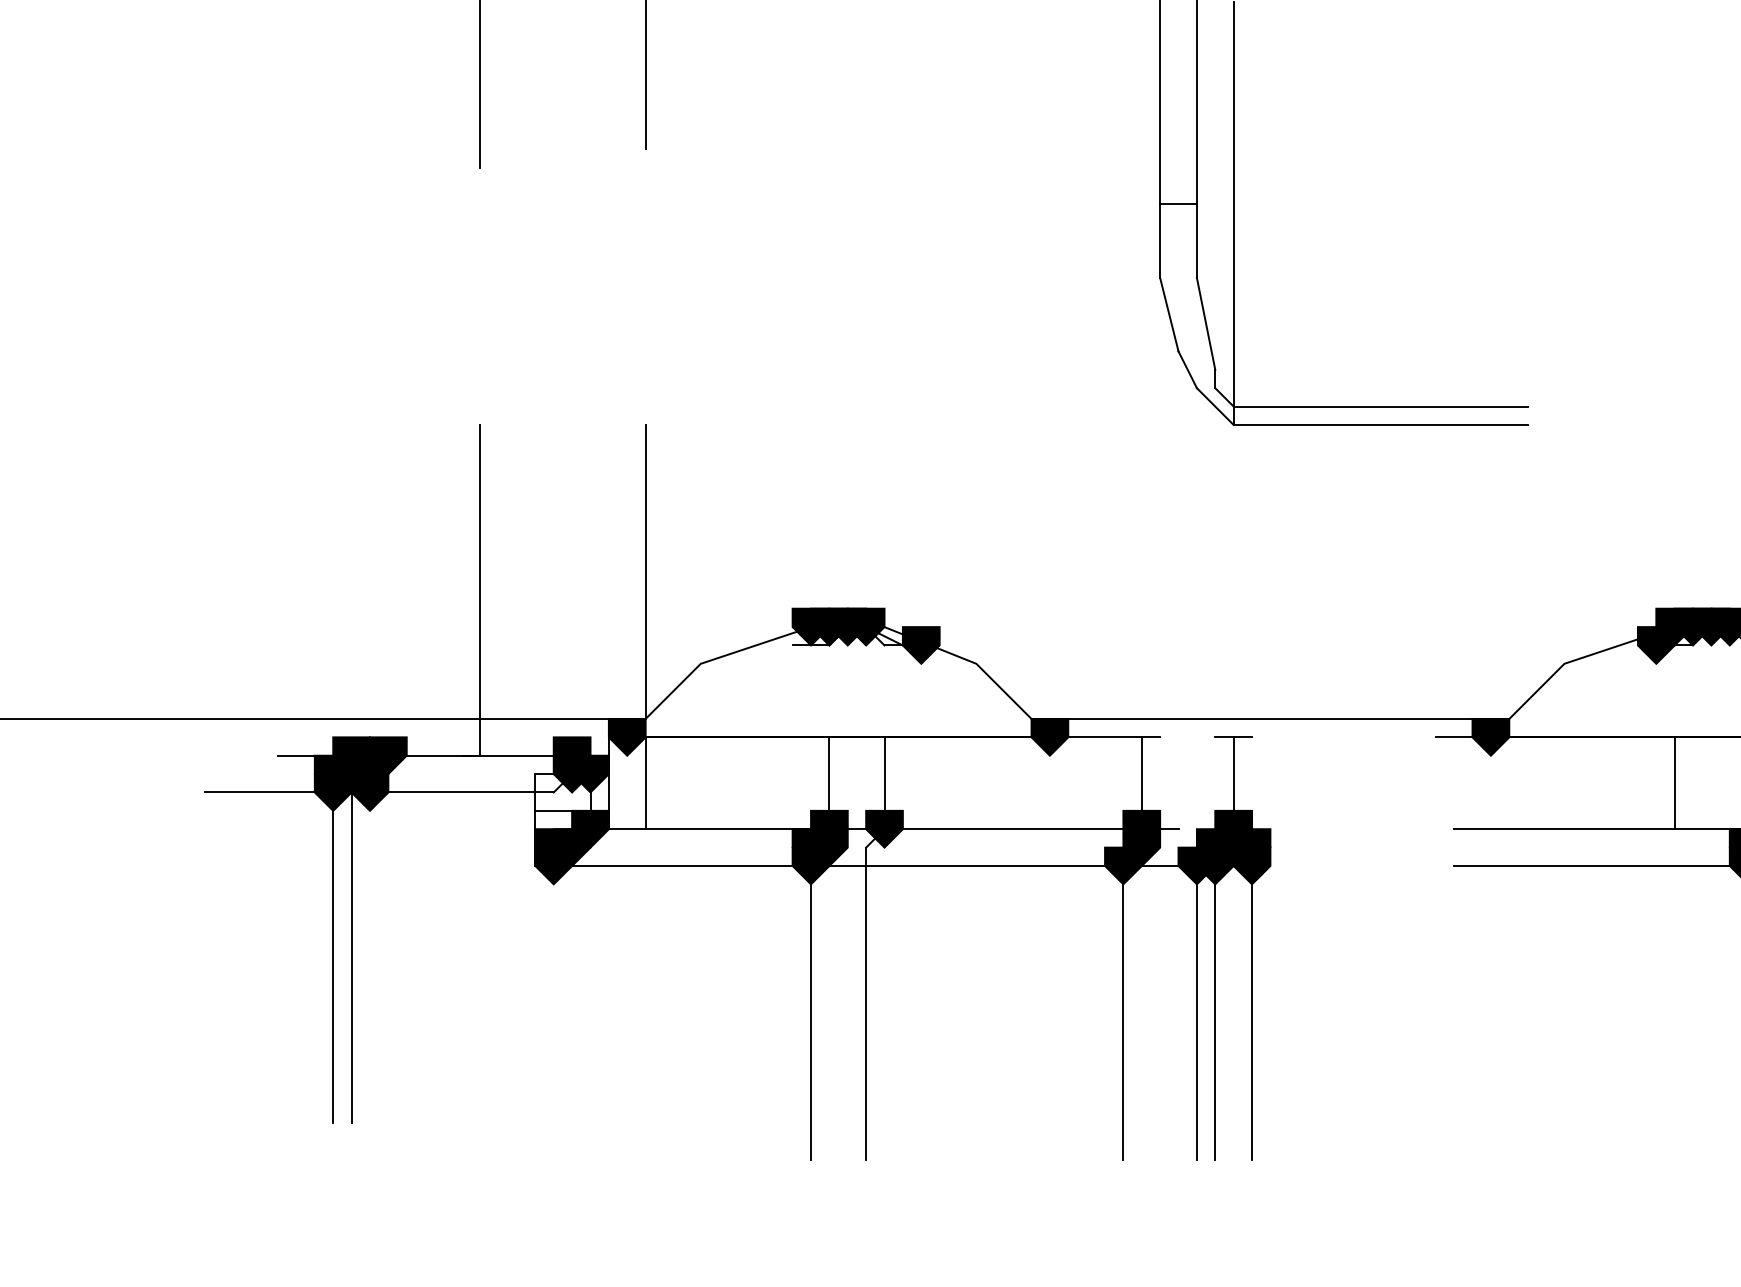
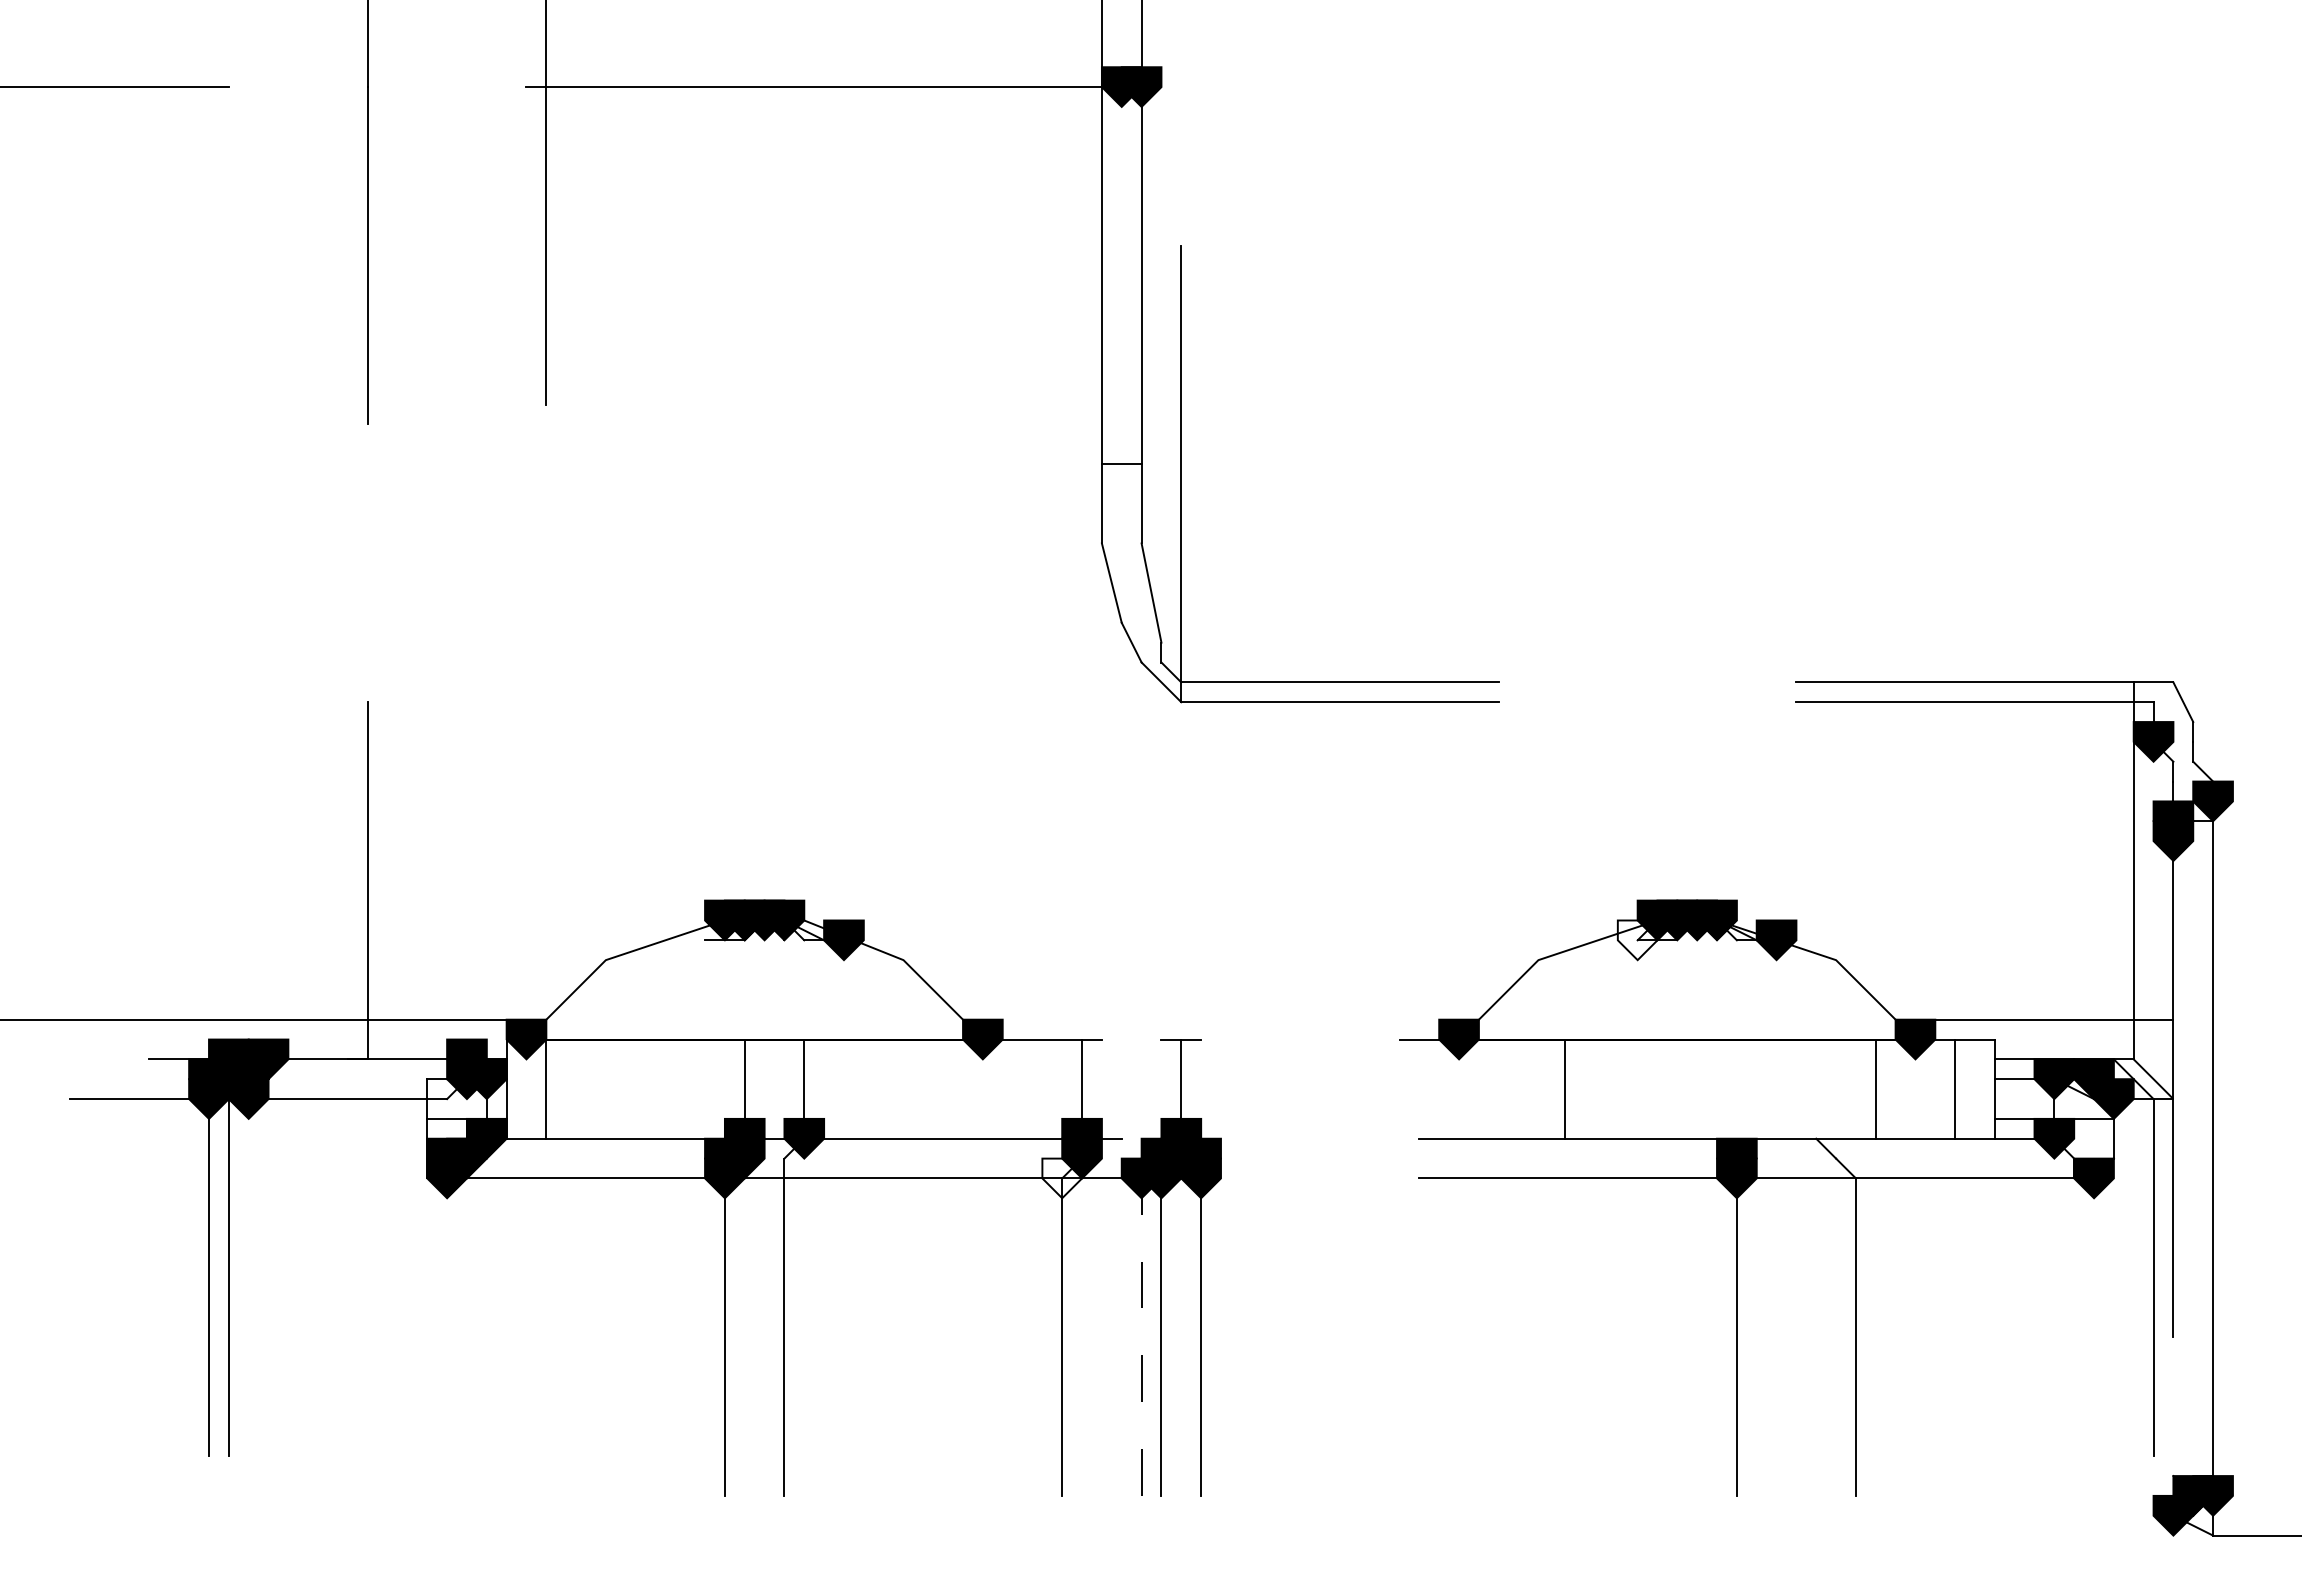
line: (645, 571) -> (546, 860), removed
fill: (1656, 645) -> (1637, 940), removed
line: (1269, 718) -> (1220, 1019), removed
line: (1674, 782) -> (1564, 1088), moved
fill: (1123, 866) -> (1062, 1178), removed
line: (1196, 1013) -> (1141, 1337), solid -> dashed

